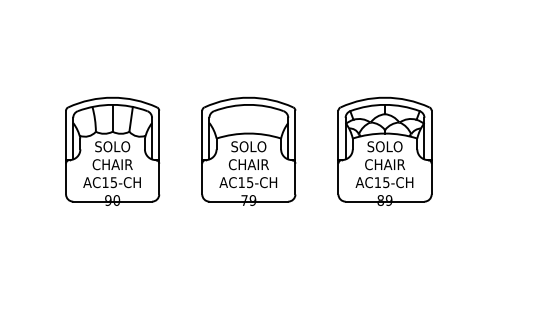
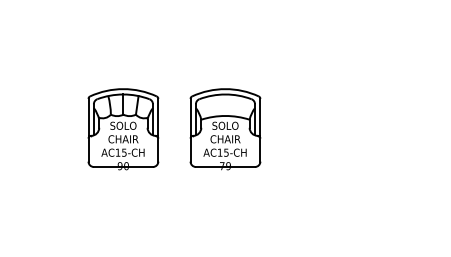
part: (384, 151) -> (327, 129), removed

